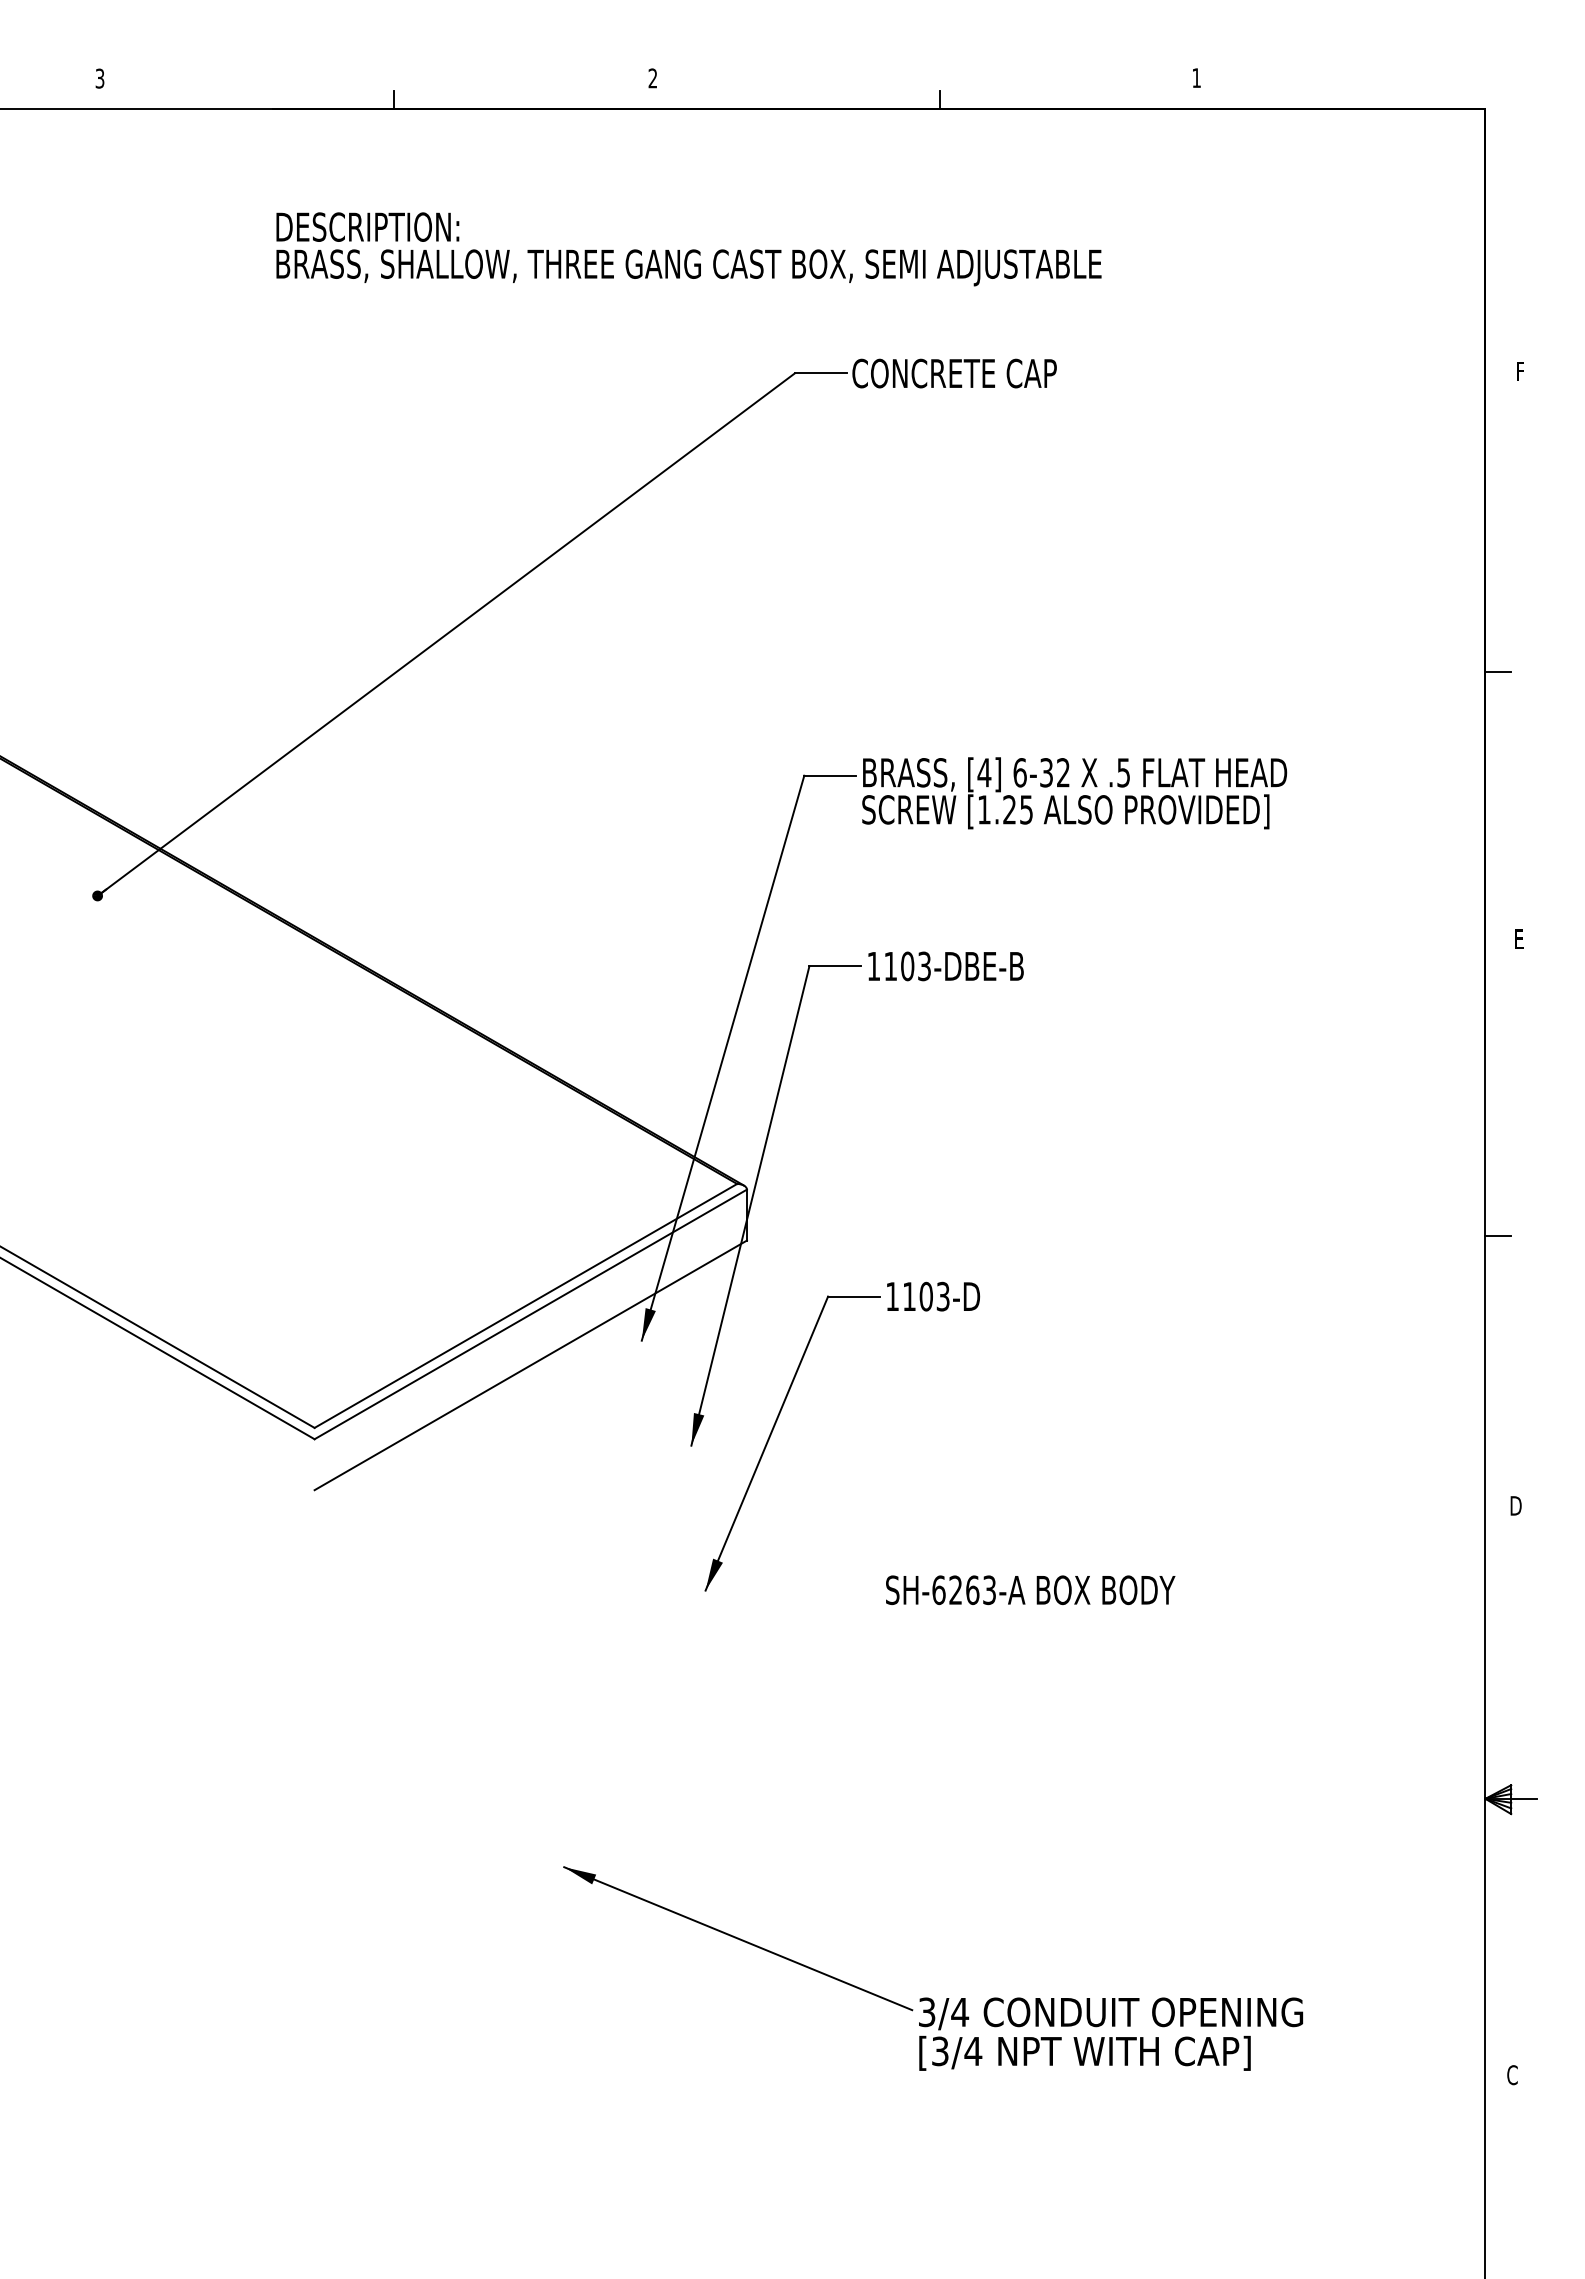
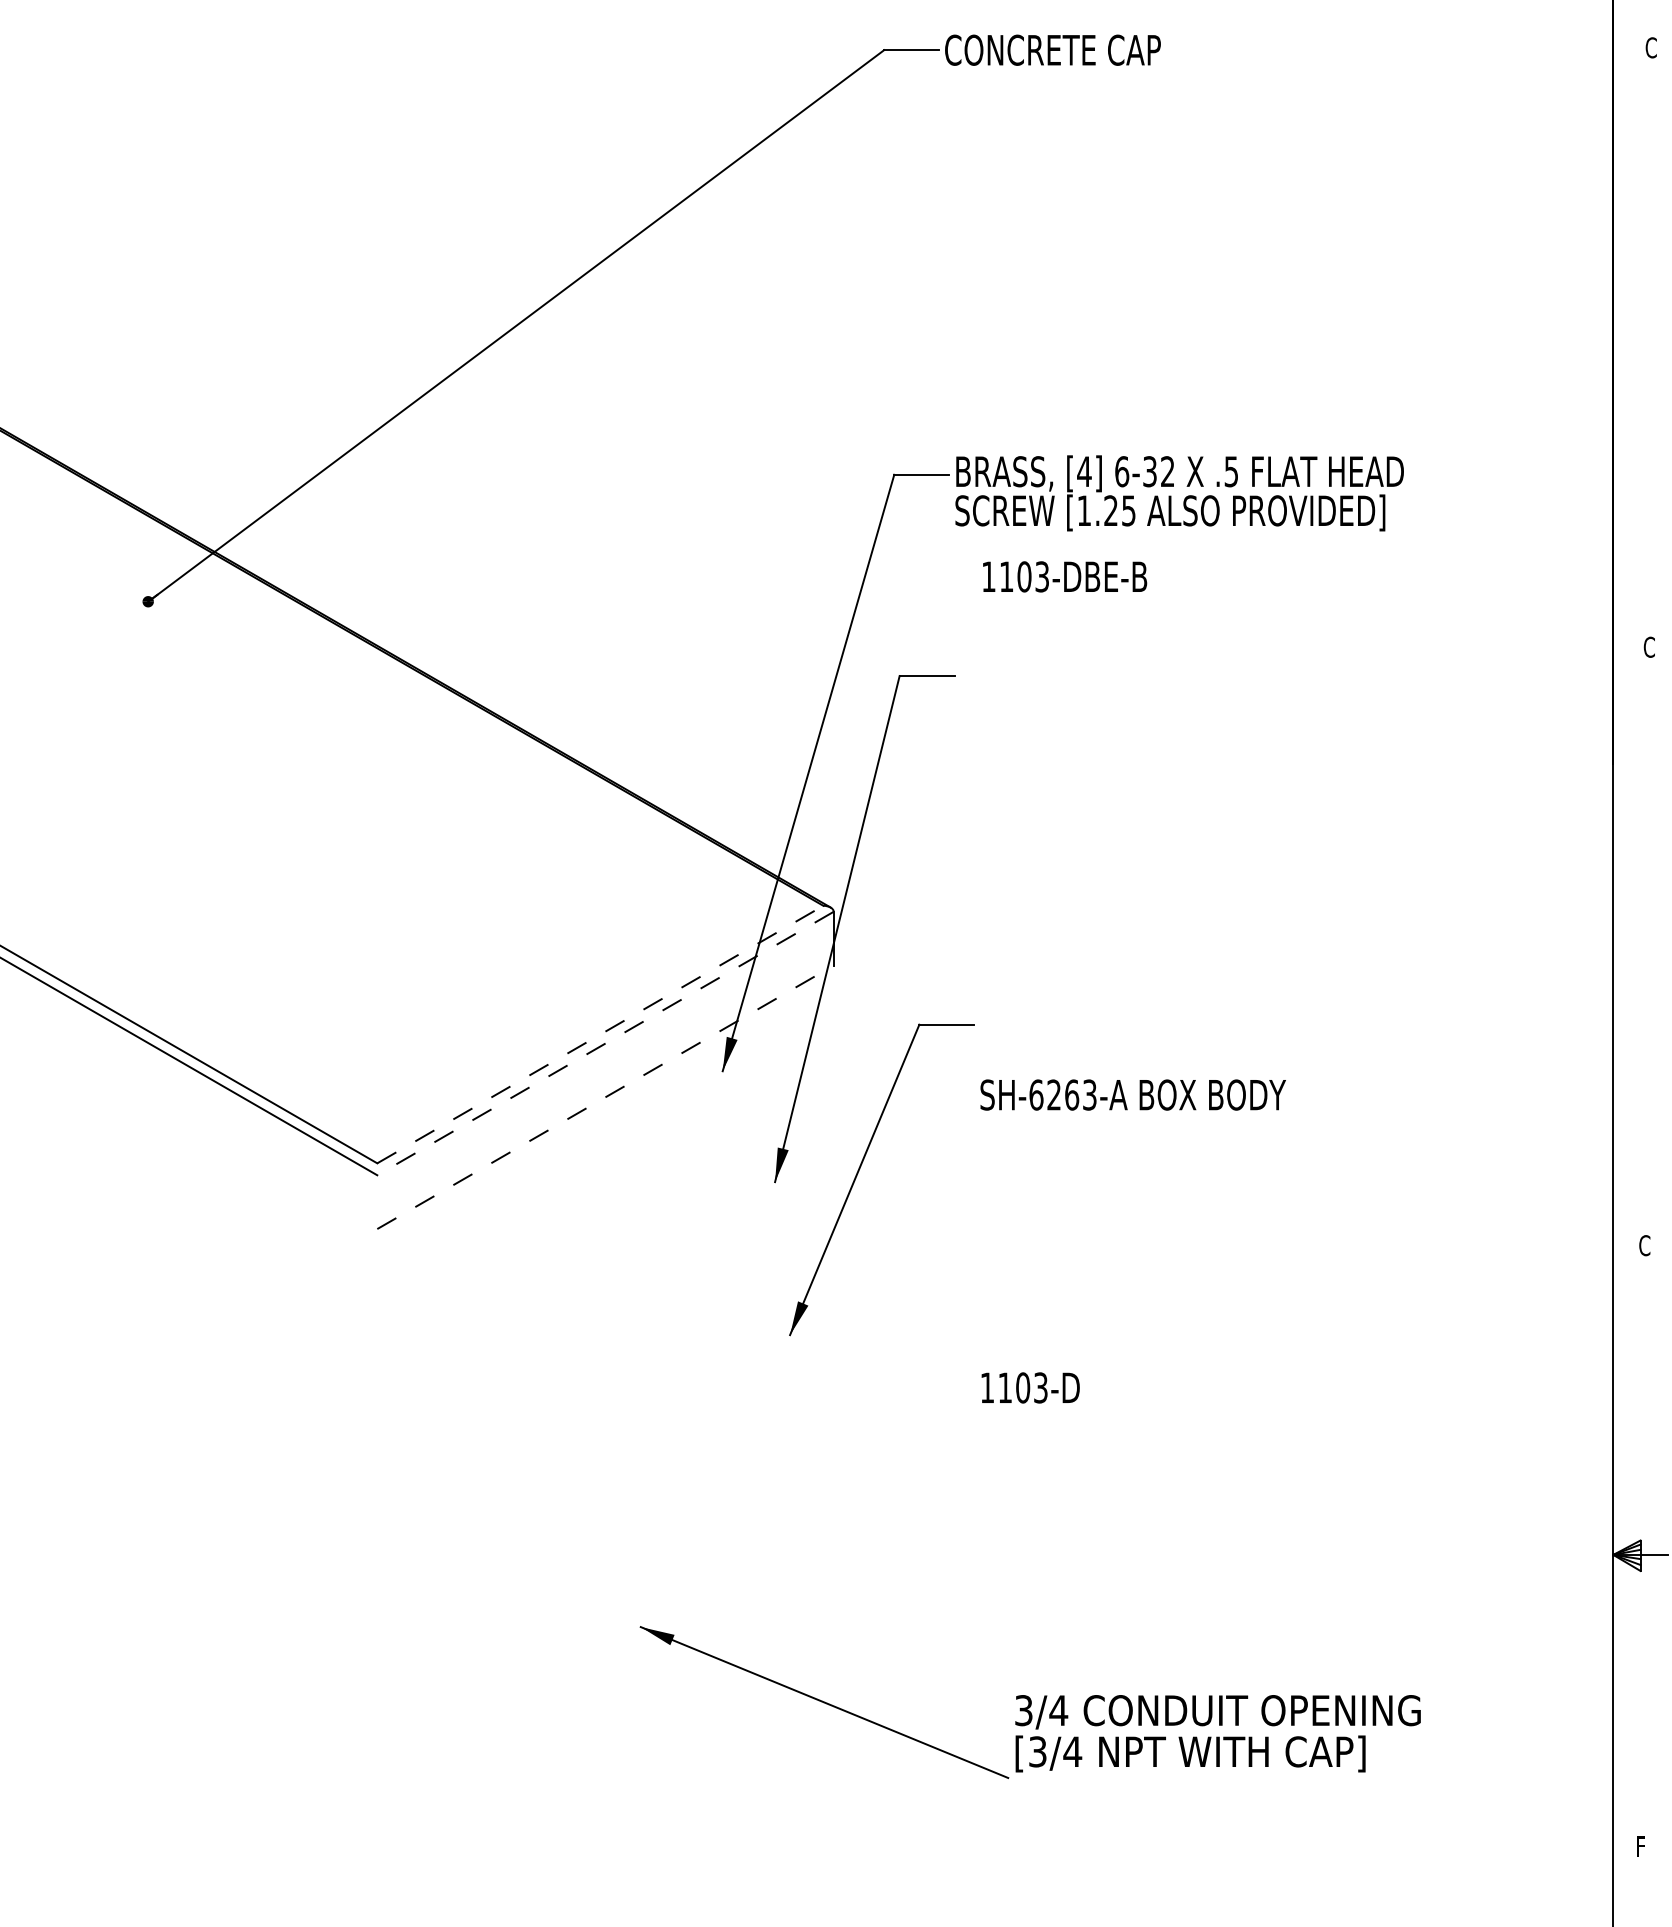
text: (1521, 371) -> (1651, 48), F -> C
line: (1498, 672) -> (1627, 365), removed
text: (1519, 939) -> (1649, 647), E -> C
text: (945, 966) -> (1064, 576), moved
line: (1498, 1235) -> (1627, 960), removed
text: (933, 1296) -> (1030, 1387), moved
line: (525, 1305) -> (599, 1034), solid -> dashed
line: (530, 1314) -> (605, 1043), solid -> dashed
line: (530, 1365) -> (605, 1097), solid -> dashed
text: (1515, 1505) -> (1645, 1245), D -> C
text: (1030, 1590) -> (1133, 1095), moved
text: (1110, 2033) -> (1217, 1732), moved
text: (1512, 2075) -> (1641, 1846), C -> F

